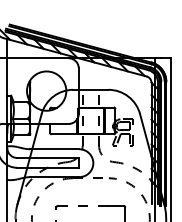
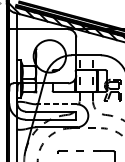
line: (54, 149) -> (56, 104), solid -> dashed

